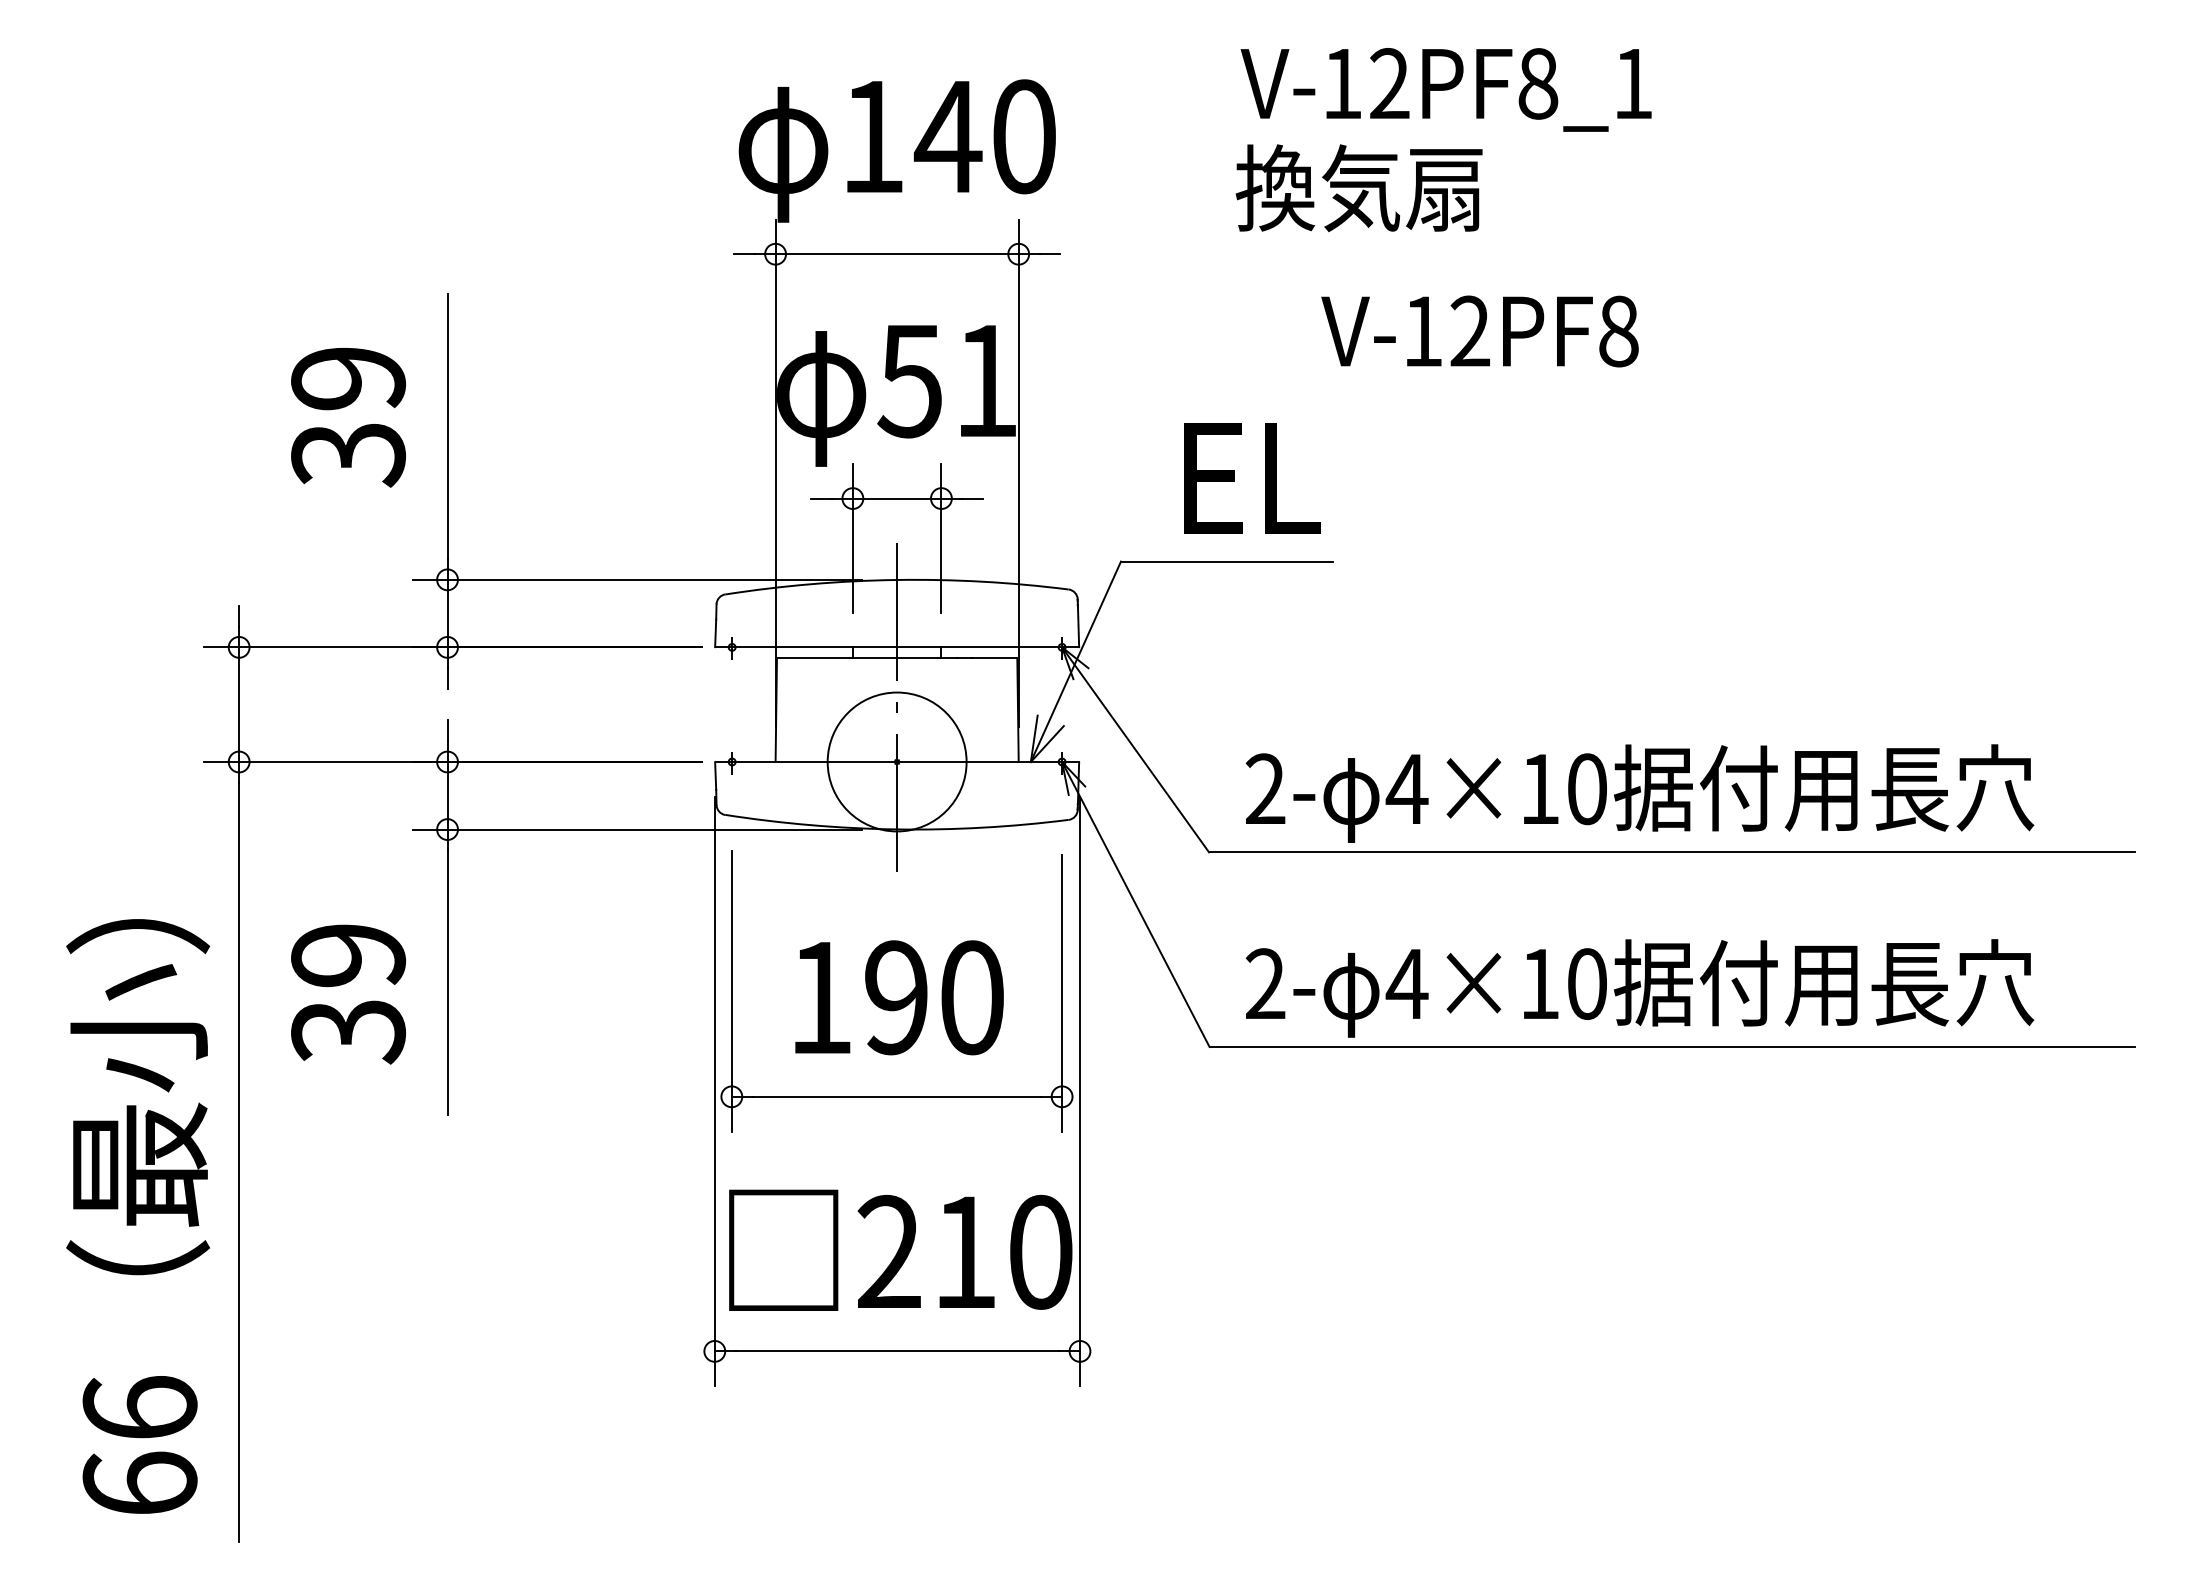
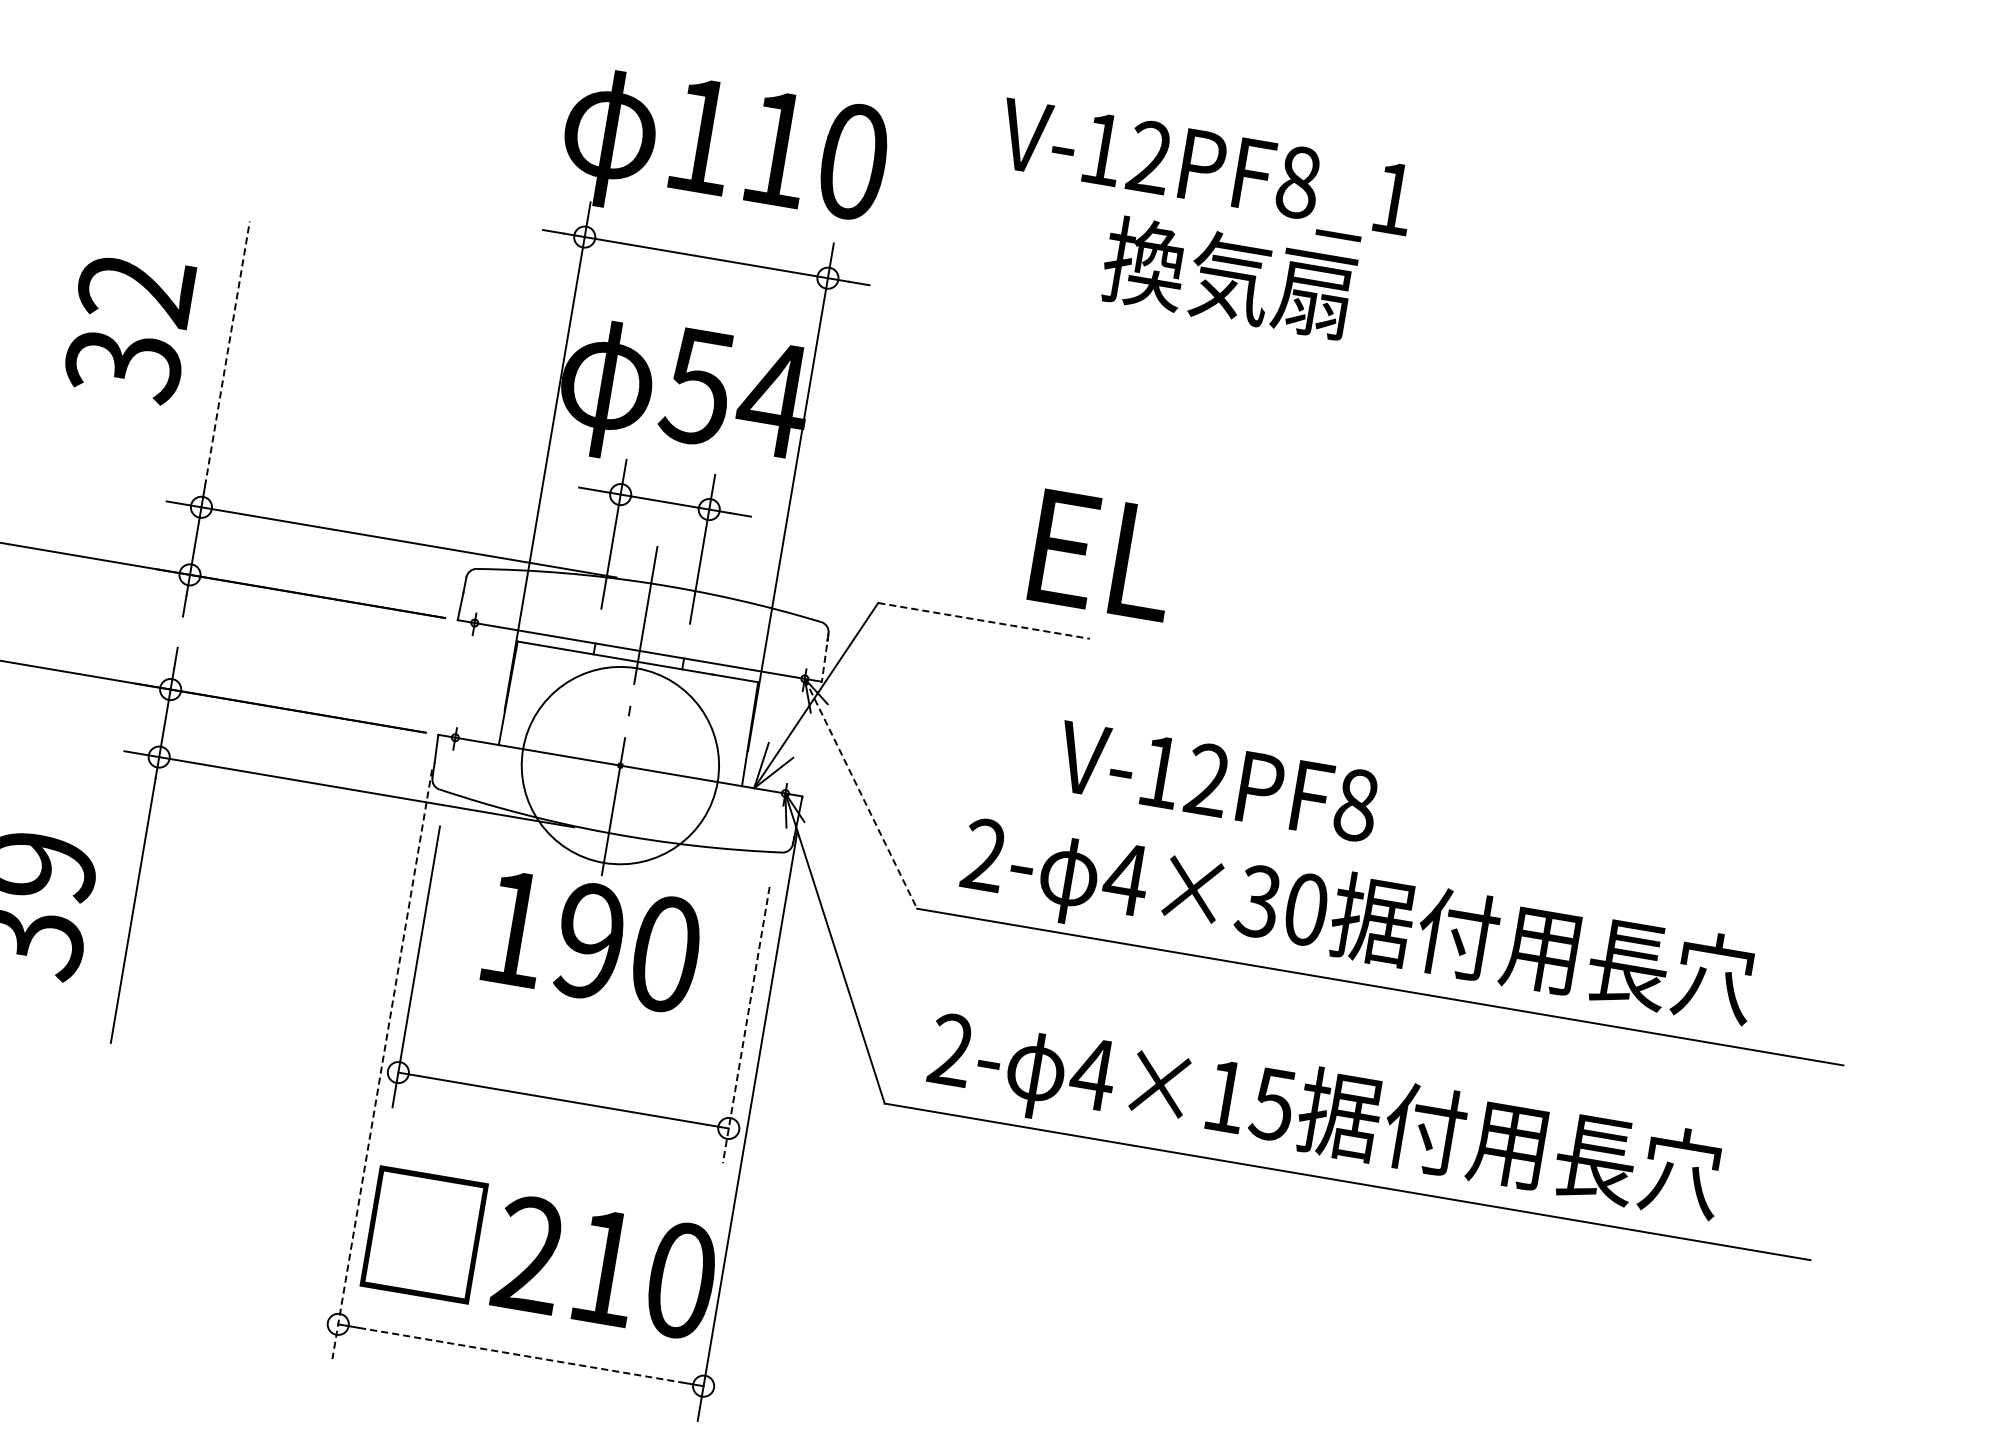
text: (1445, 89) -> (1204, 172), moved
text: (947, 136) -> (776, 148), 140 -> 110
text: (1358, 188) -> (1227, 278), moved
text: (1479, 331) -> (1216, 781), moved
text: (348, 378) -> (136, 289), 39 -> 32
text: (985, 380) -> (773, 398), 51 -> 54
line: (447, 426) -> (227, 353), solid -> dashed
text: (1252, 478) -> (1103, 555), moved
line: (1226, 561) -> (983, 620), solid -> dashed
line: (1078, 623) -> (825, 657), solid -> dashed
line: (1135, 750) -> (860, 794), solid -> dashed
circle: (896, 761) -> (619, 765), size x1.4
text: (1539, 789) -> (1258, 901), 4×10 -> 4×30
text: (1586, 983) -> (1272, 1103), 4×10 -> 4×15
line: (1062, 993) -> (746, 1025), solid -> dashed
text: (899, 997) -> (593, 941), moved
line: (714, 1091) -> (381, 1064), solid -> dashed
line: (897, 1351) -> (521, 1355), solid -> dashed

